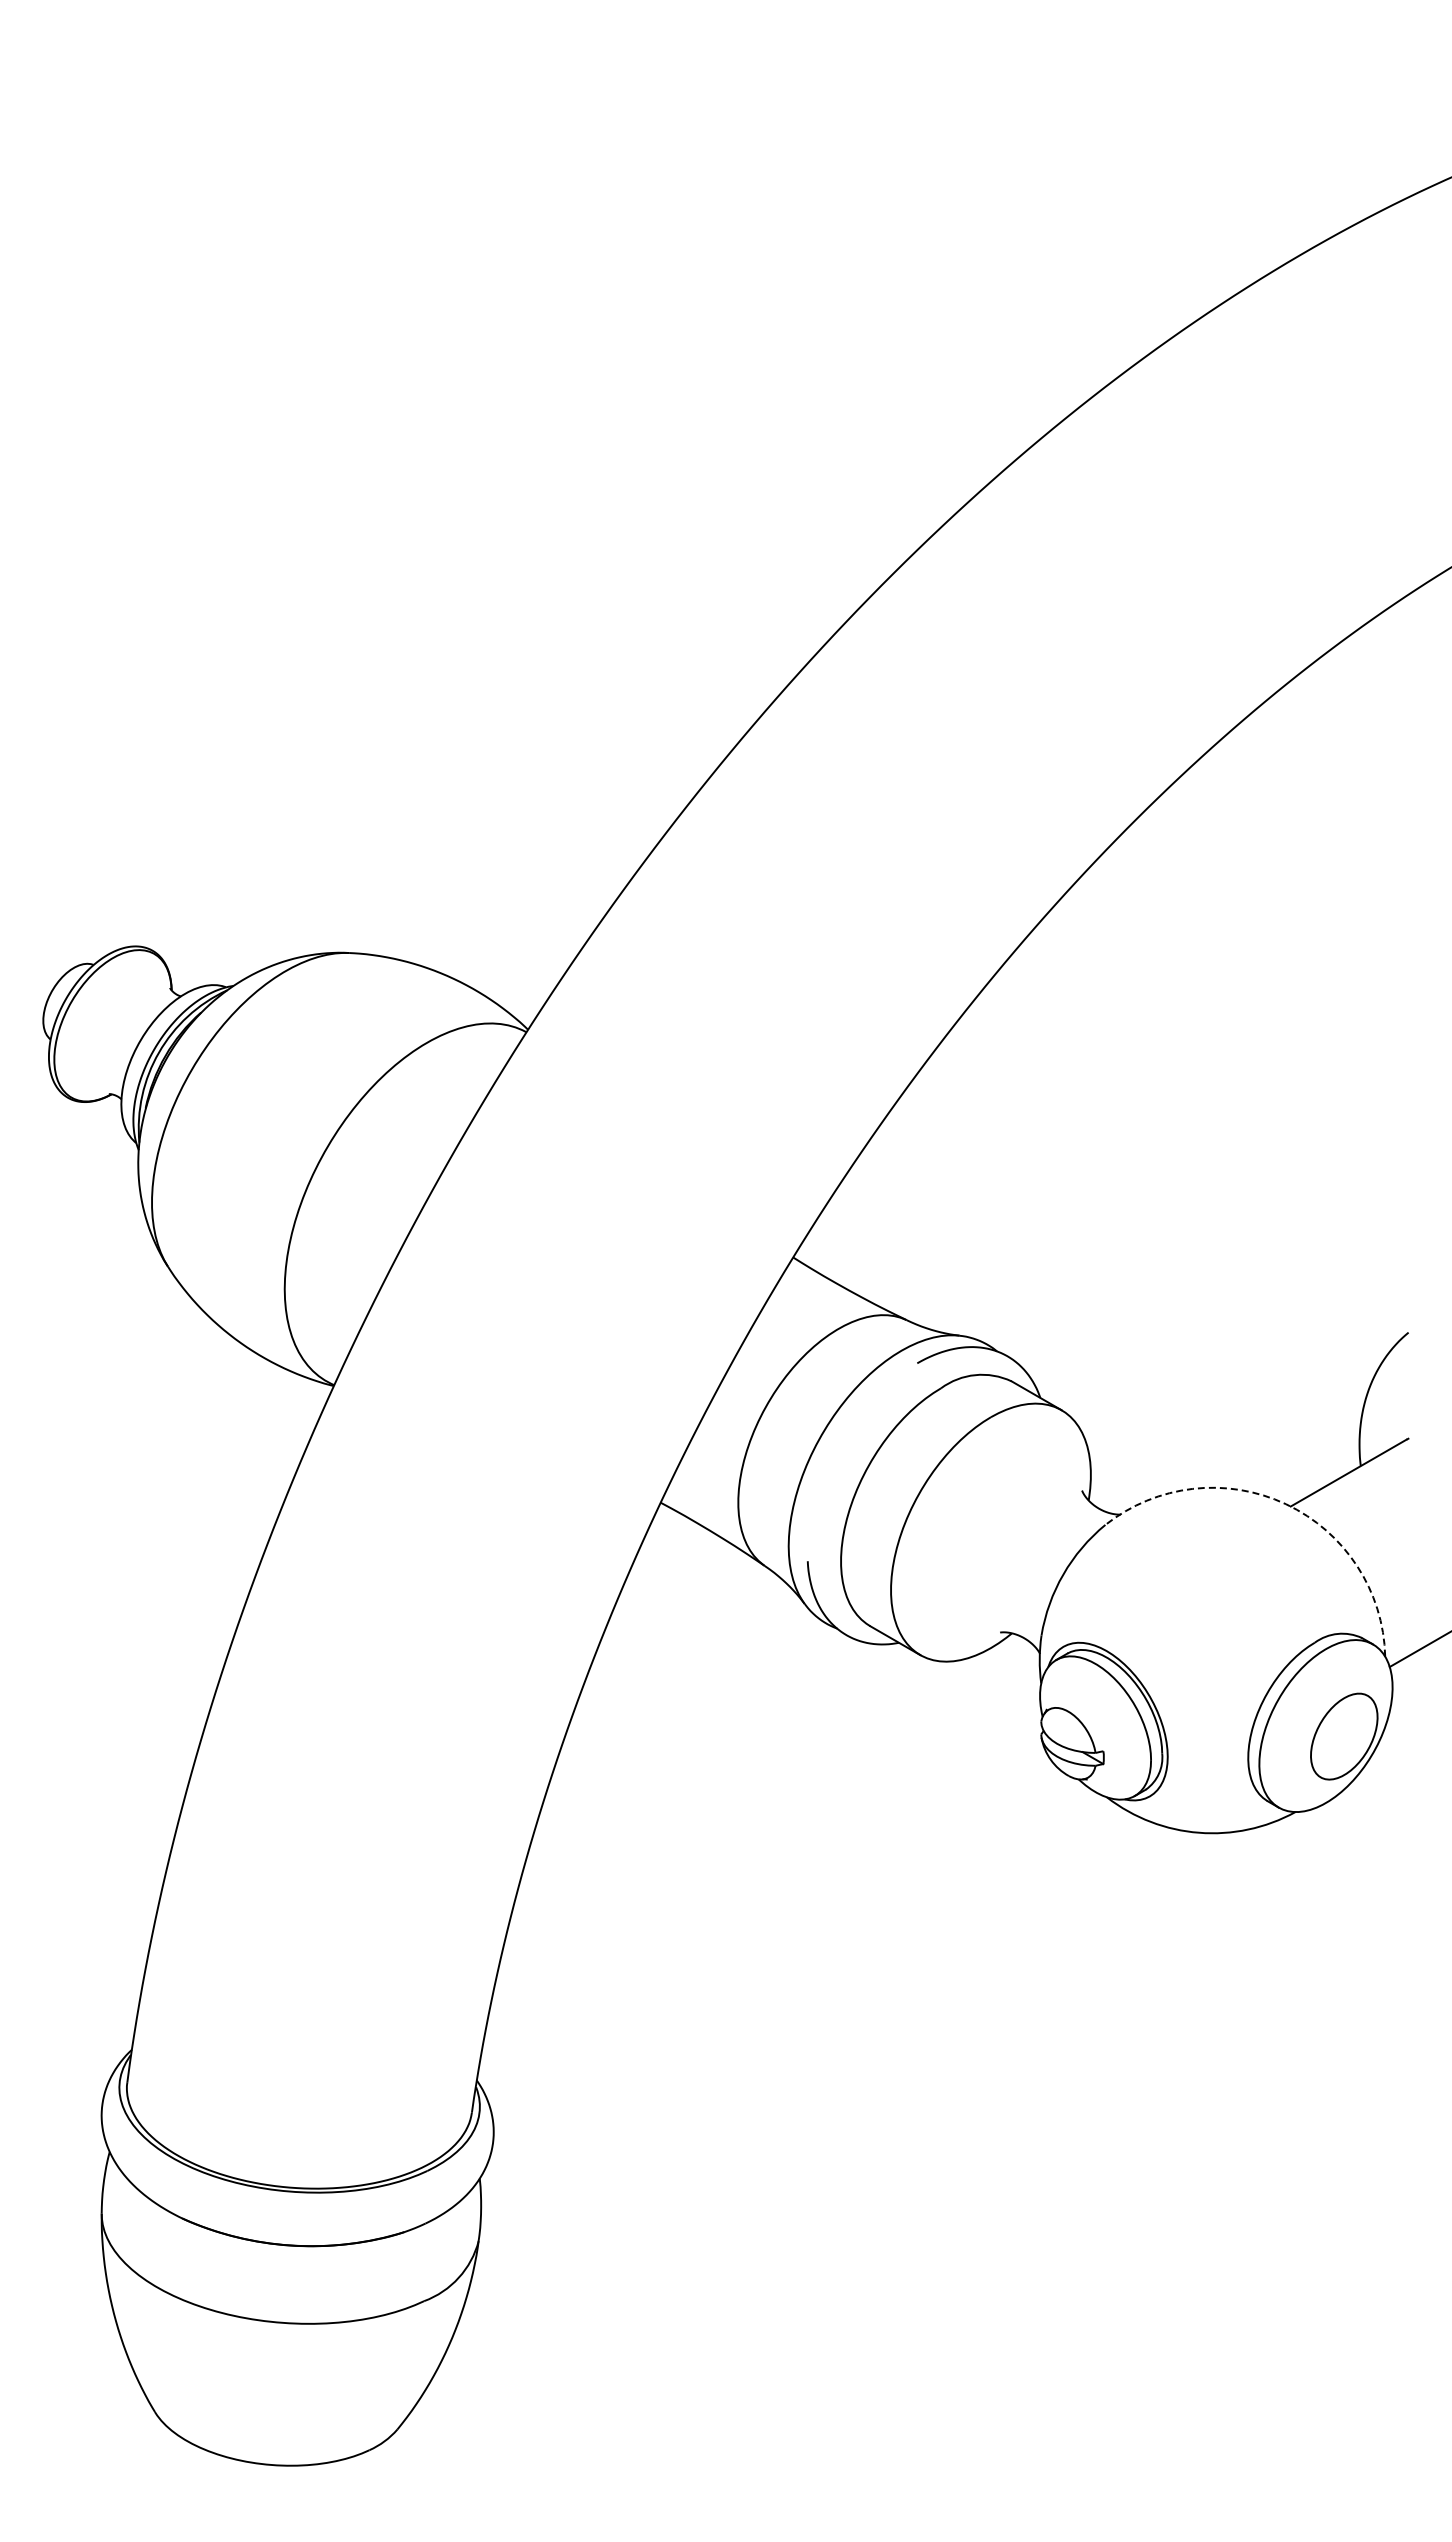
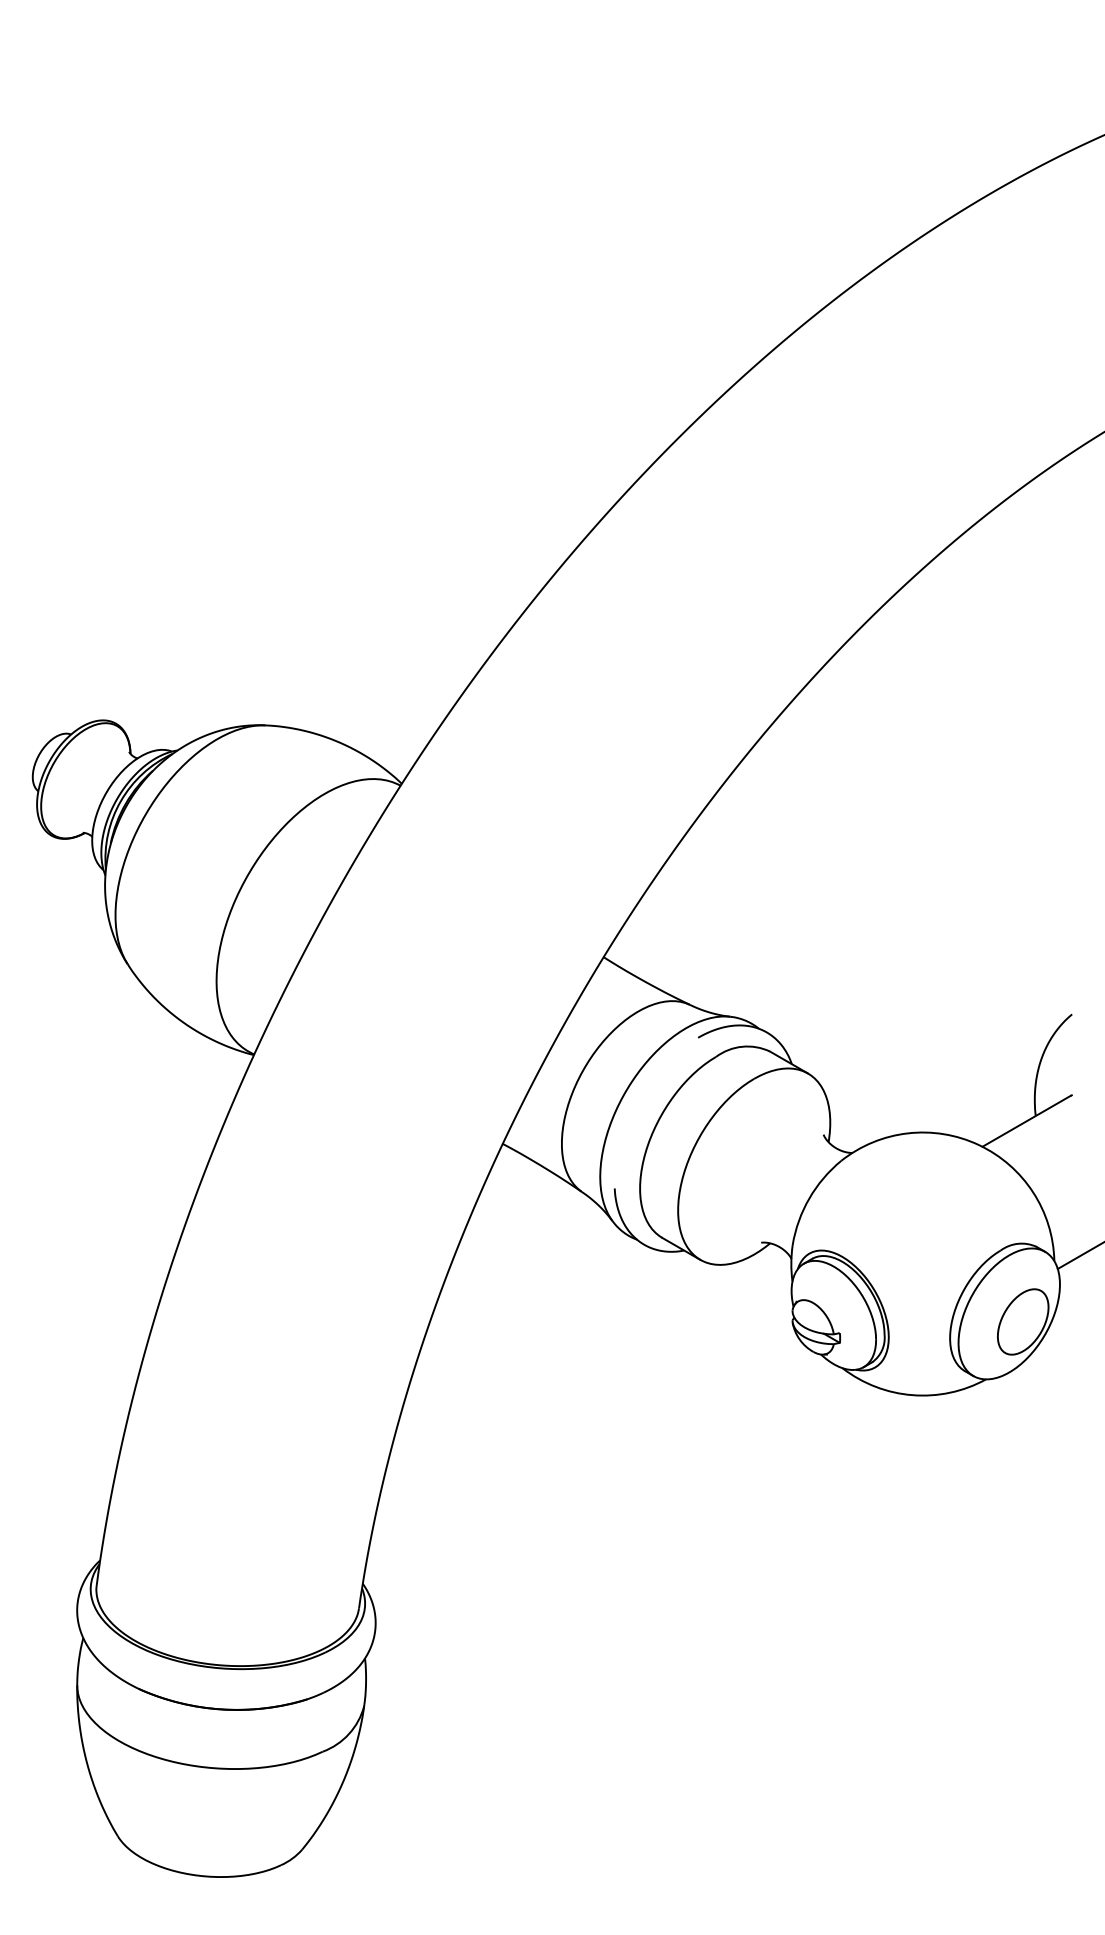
arc: (1286, 1504) -> (979, 1145), dashed -> solid

